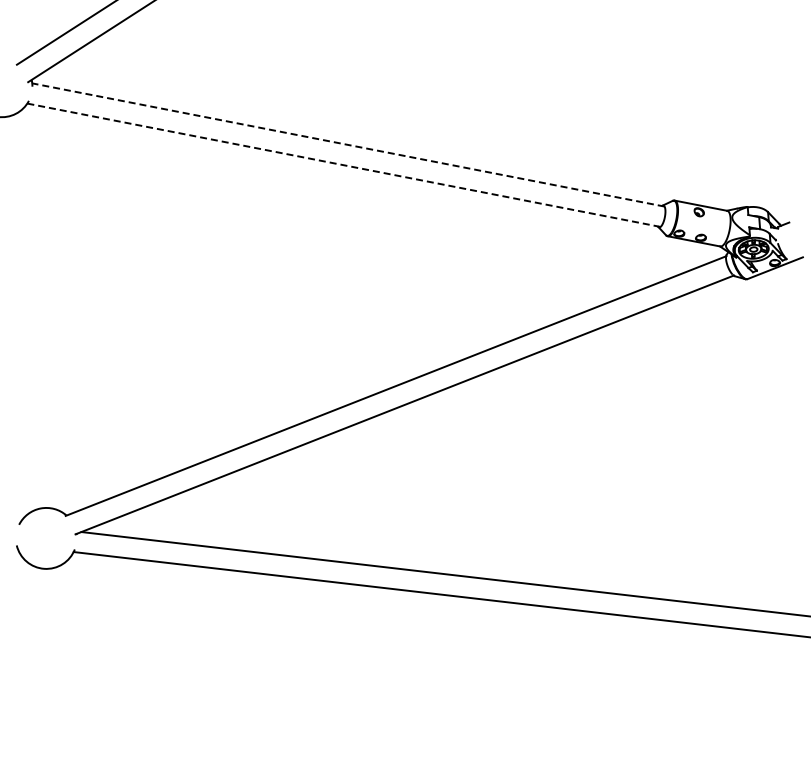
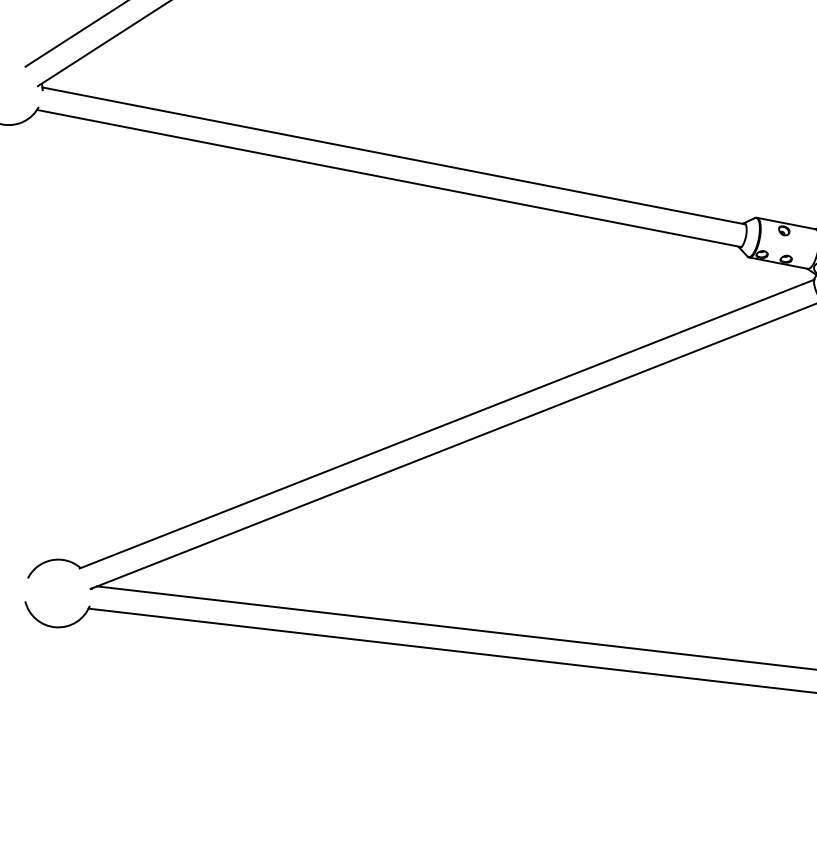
line: (347, 144) -> (393, 155), dashed -> solid
line: (344, 165) -> (389, 178), dashed -> solid

